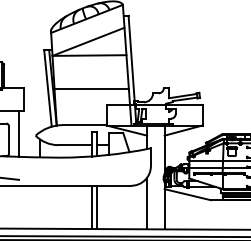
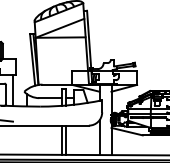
line: (92, 89) -> (62, 60), removed

